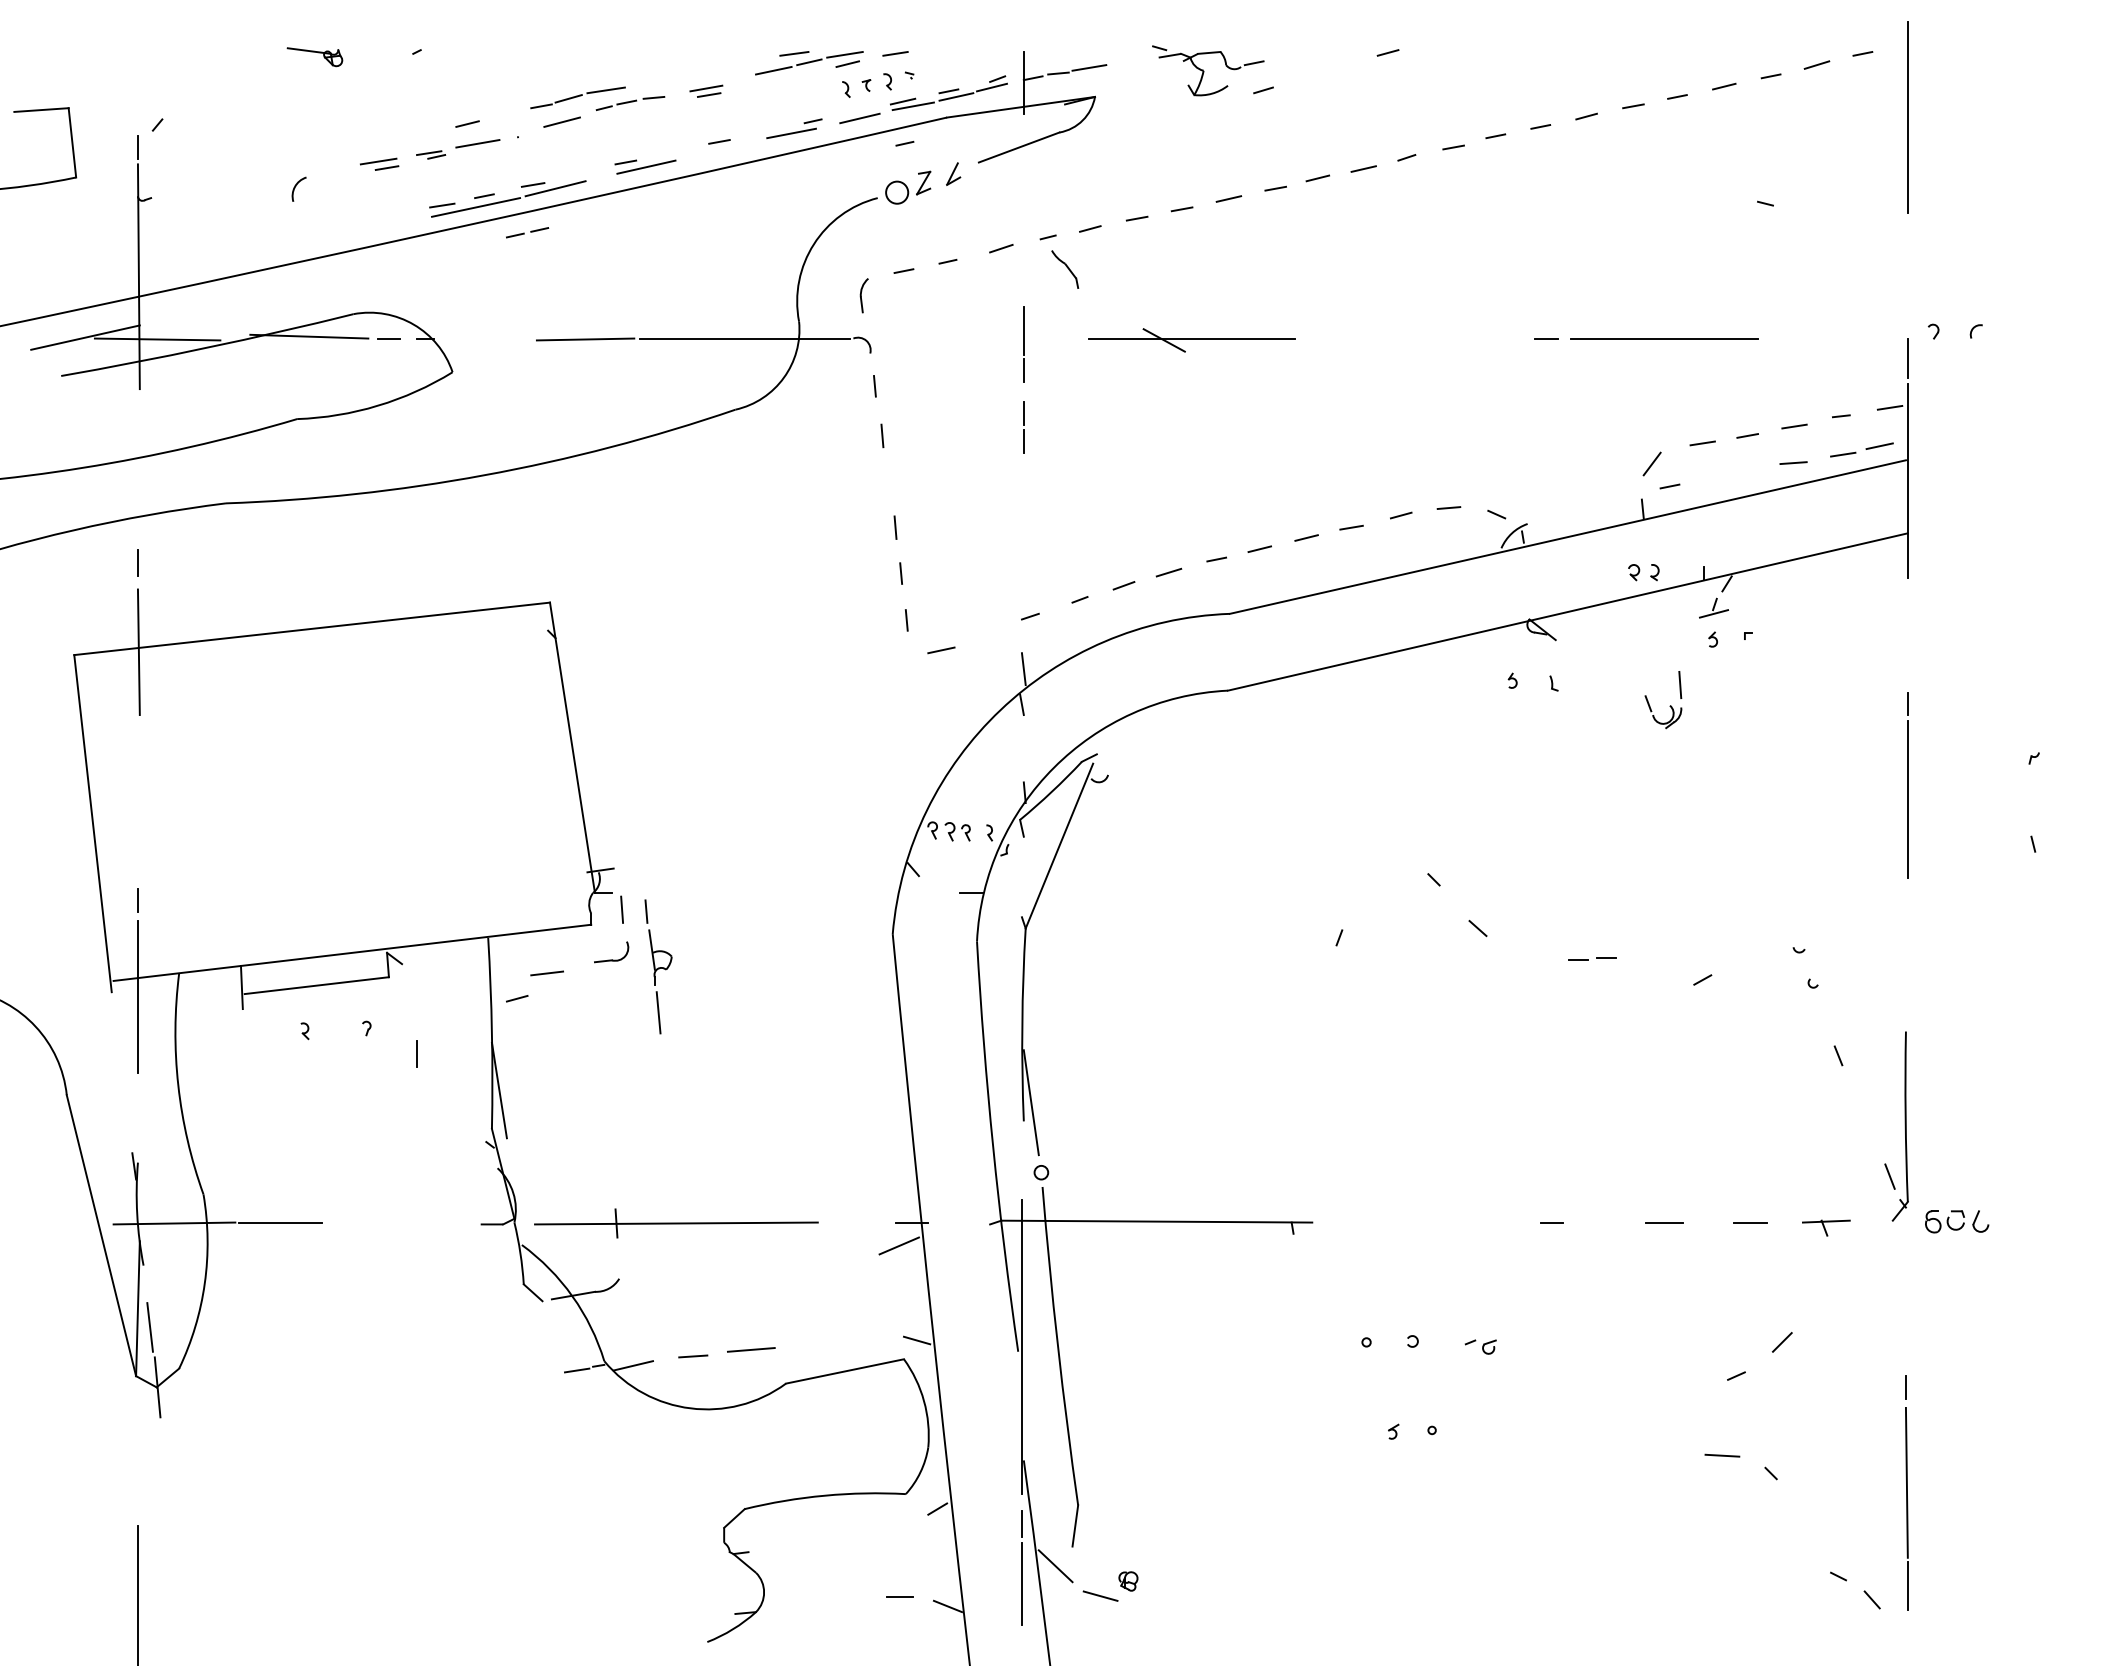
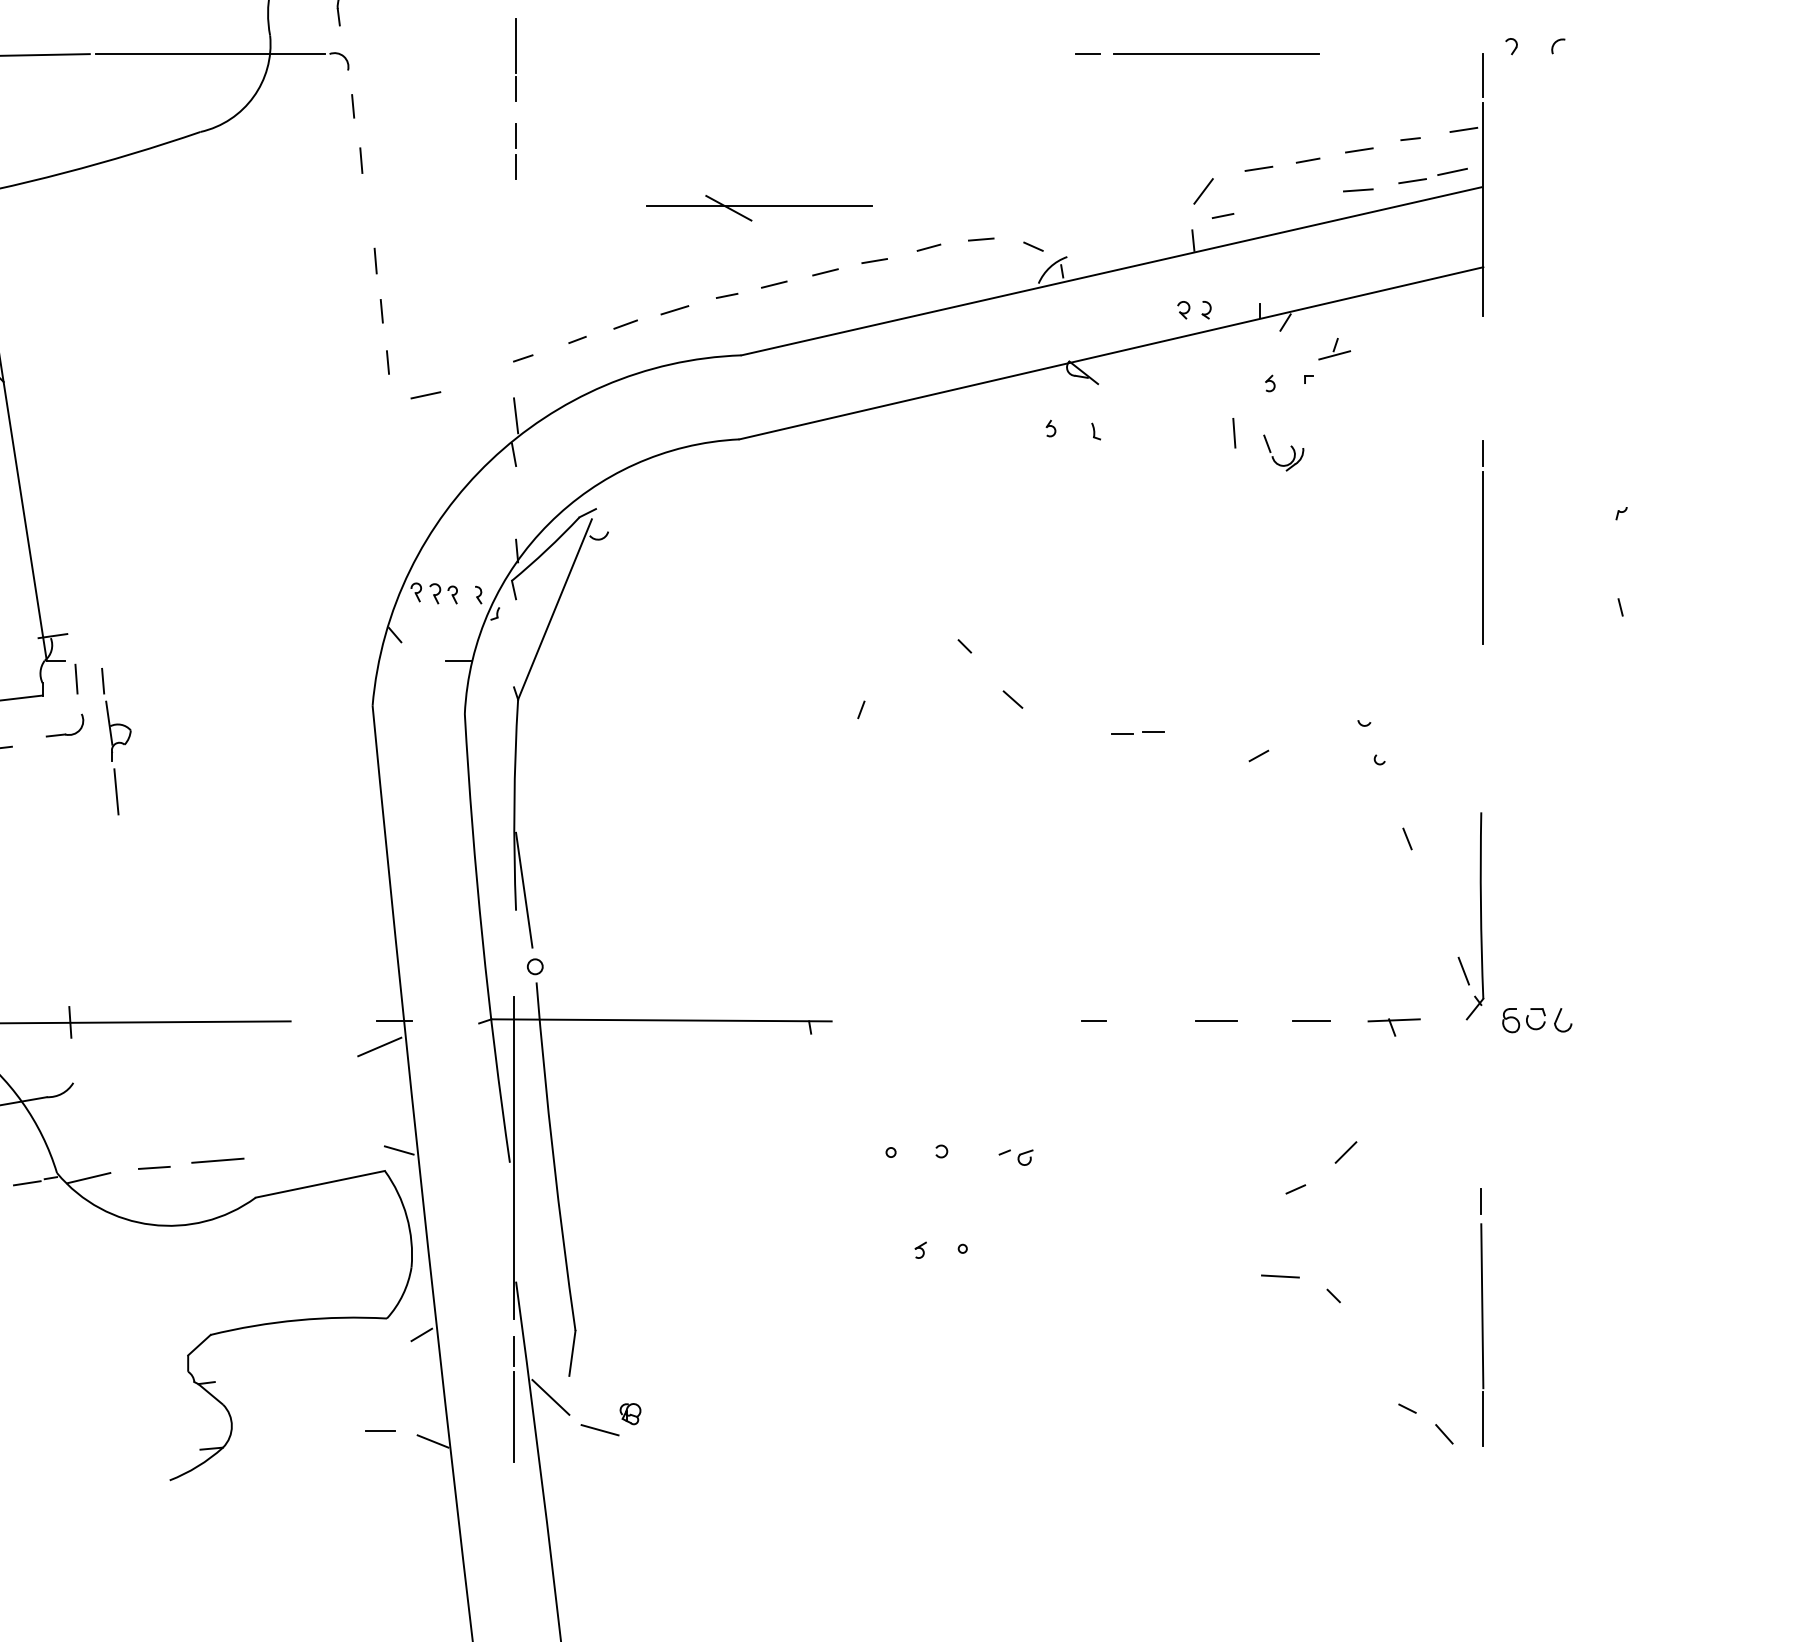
part: (1191, 340) -> (758, 208), moved
part: (1713, 607) -> (1334, 348), moved
part: (1669, 706) -> (1290, 446), moved

